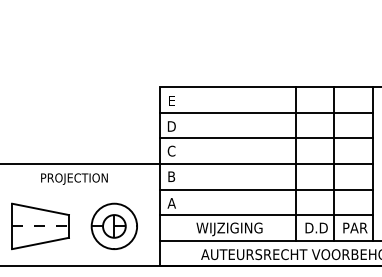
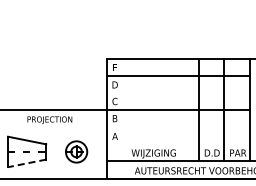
line: (266, 137) -> (178, 92), removed
line: (266, 189) -> (178, 127), removed
line: (266, 215) -> (178, 144), removed
part: (114, 225) -> (76, 151), size x0.7
line: (39, 243) -> (26, 163), solid -> dashed

